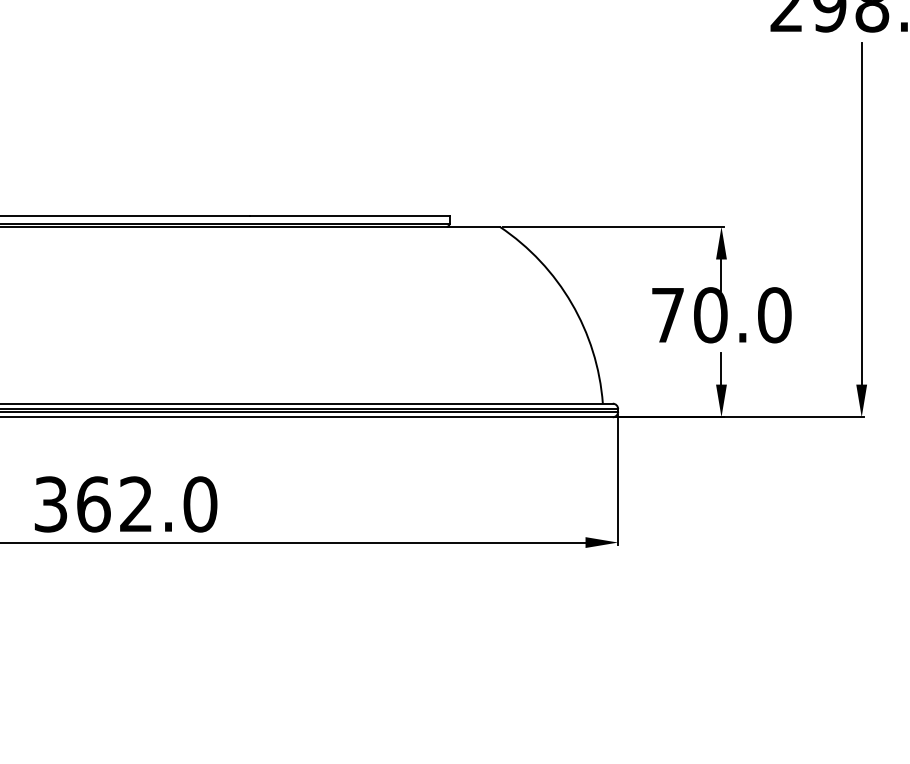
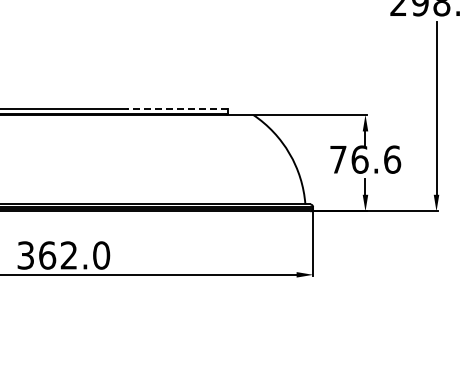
line: (350, 216) -> (177, 109), solid -> dashed
text: (743, 314) -> (376, 159), 70.0 -> 76.6

